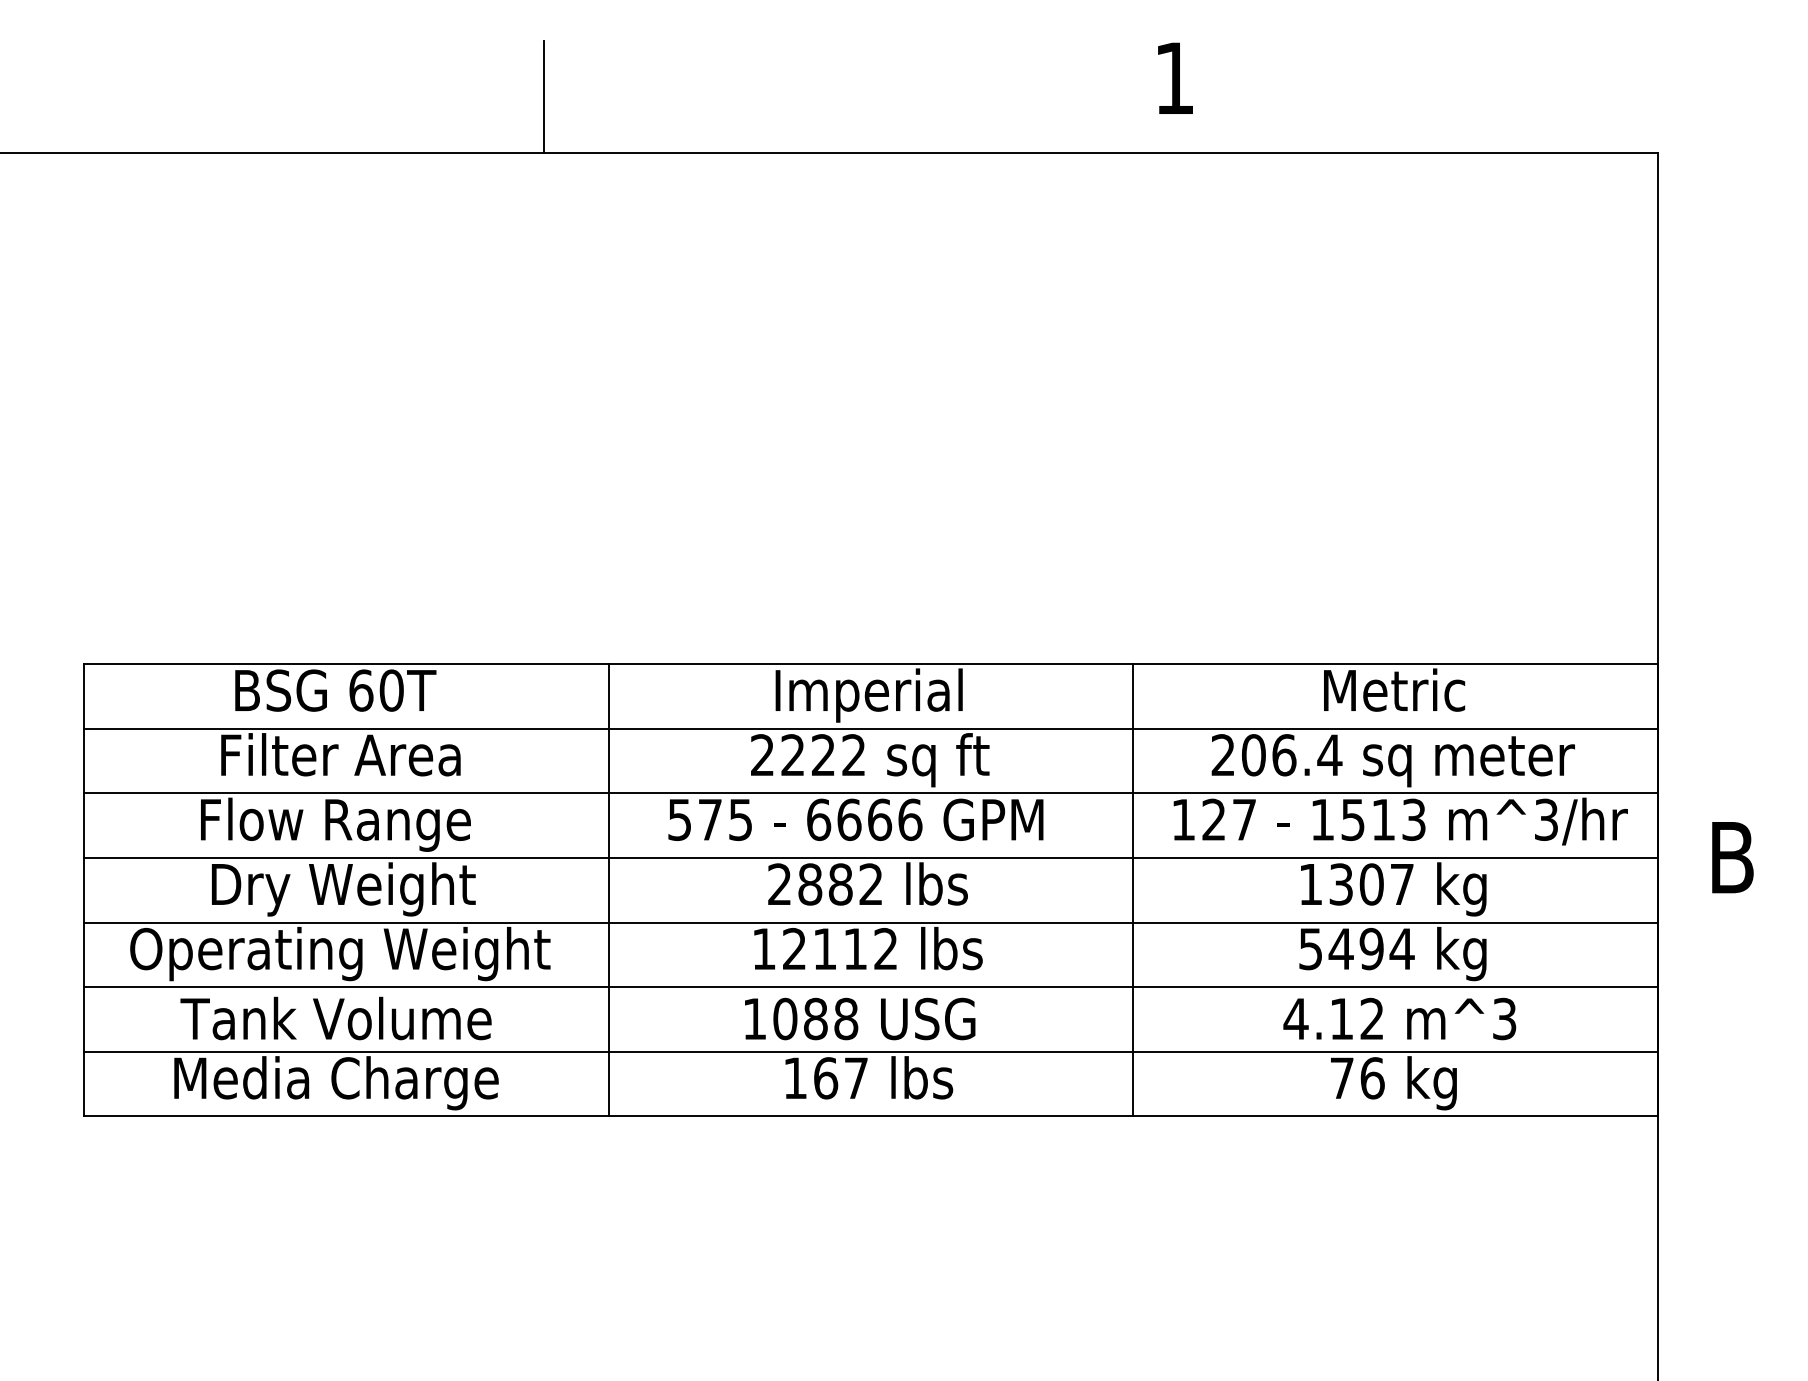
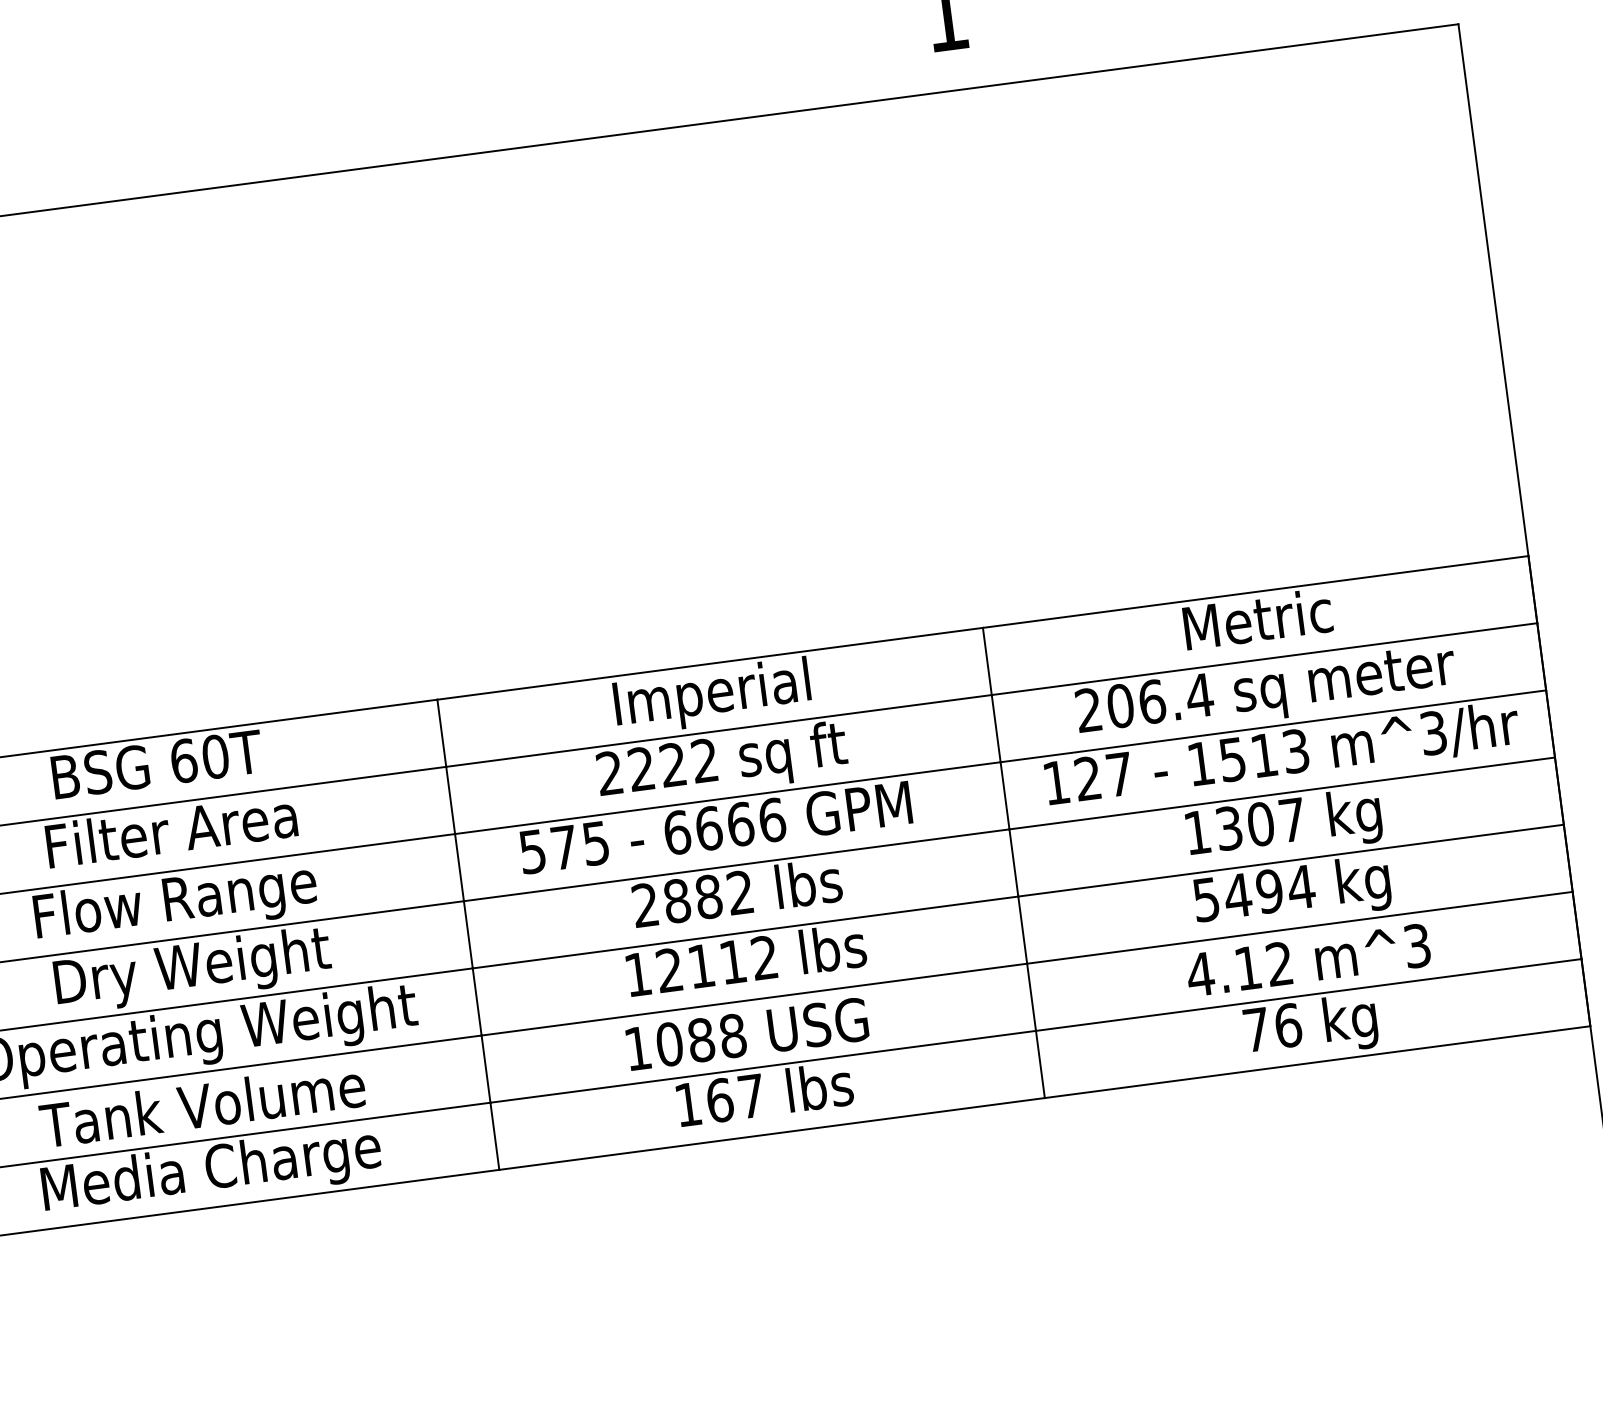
line: (544, 96) -> (293, 118), removed

